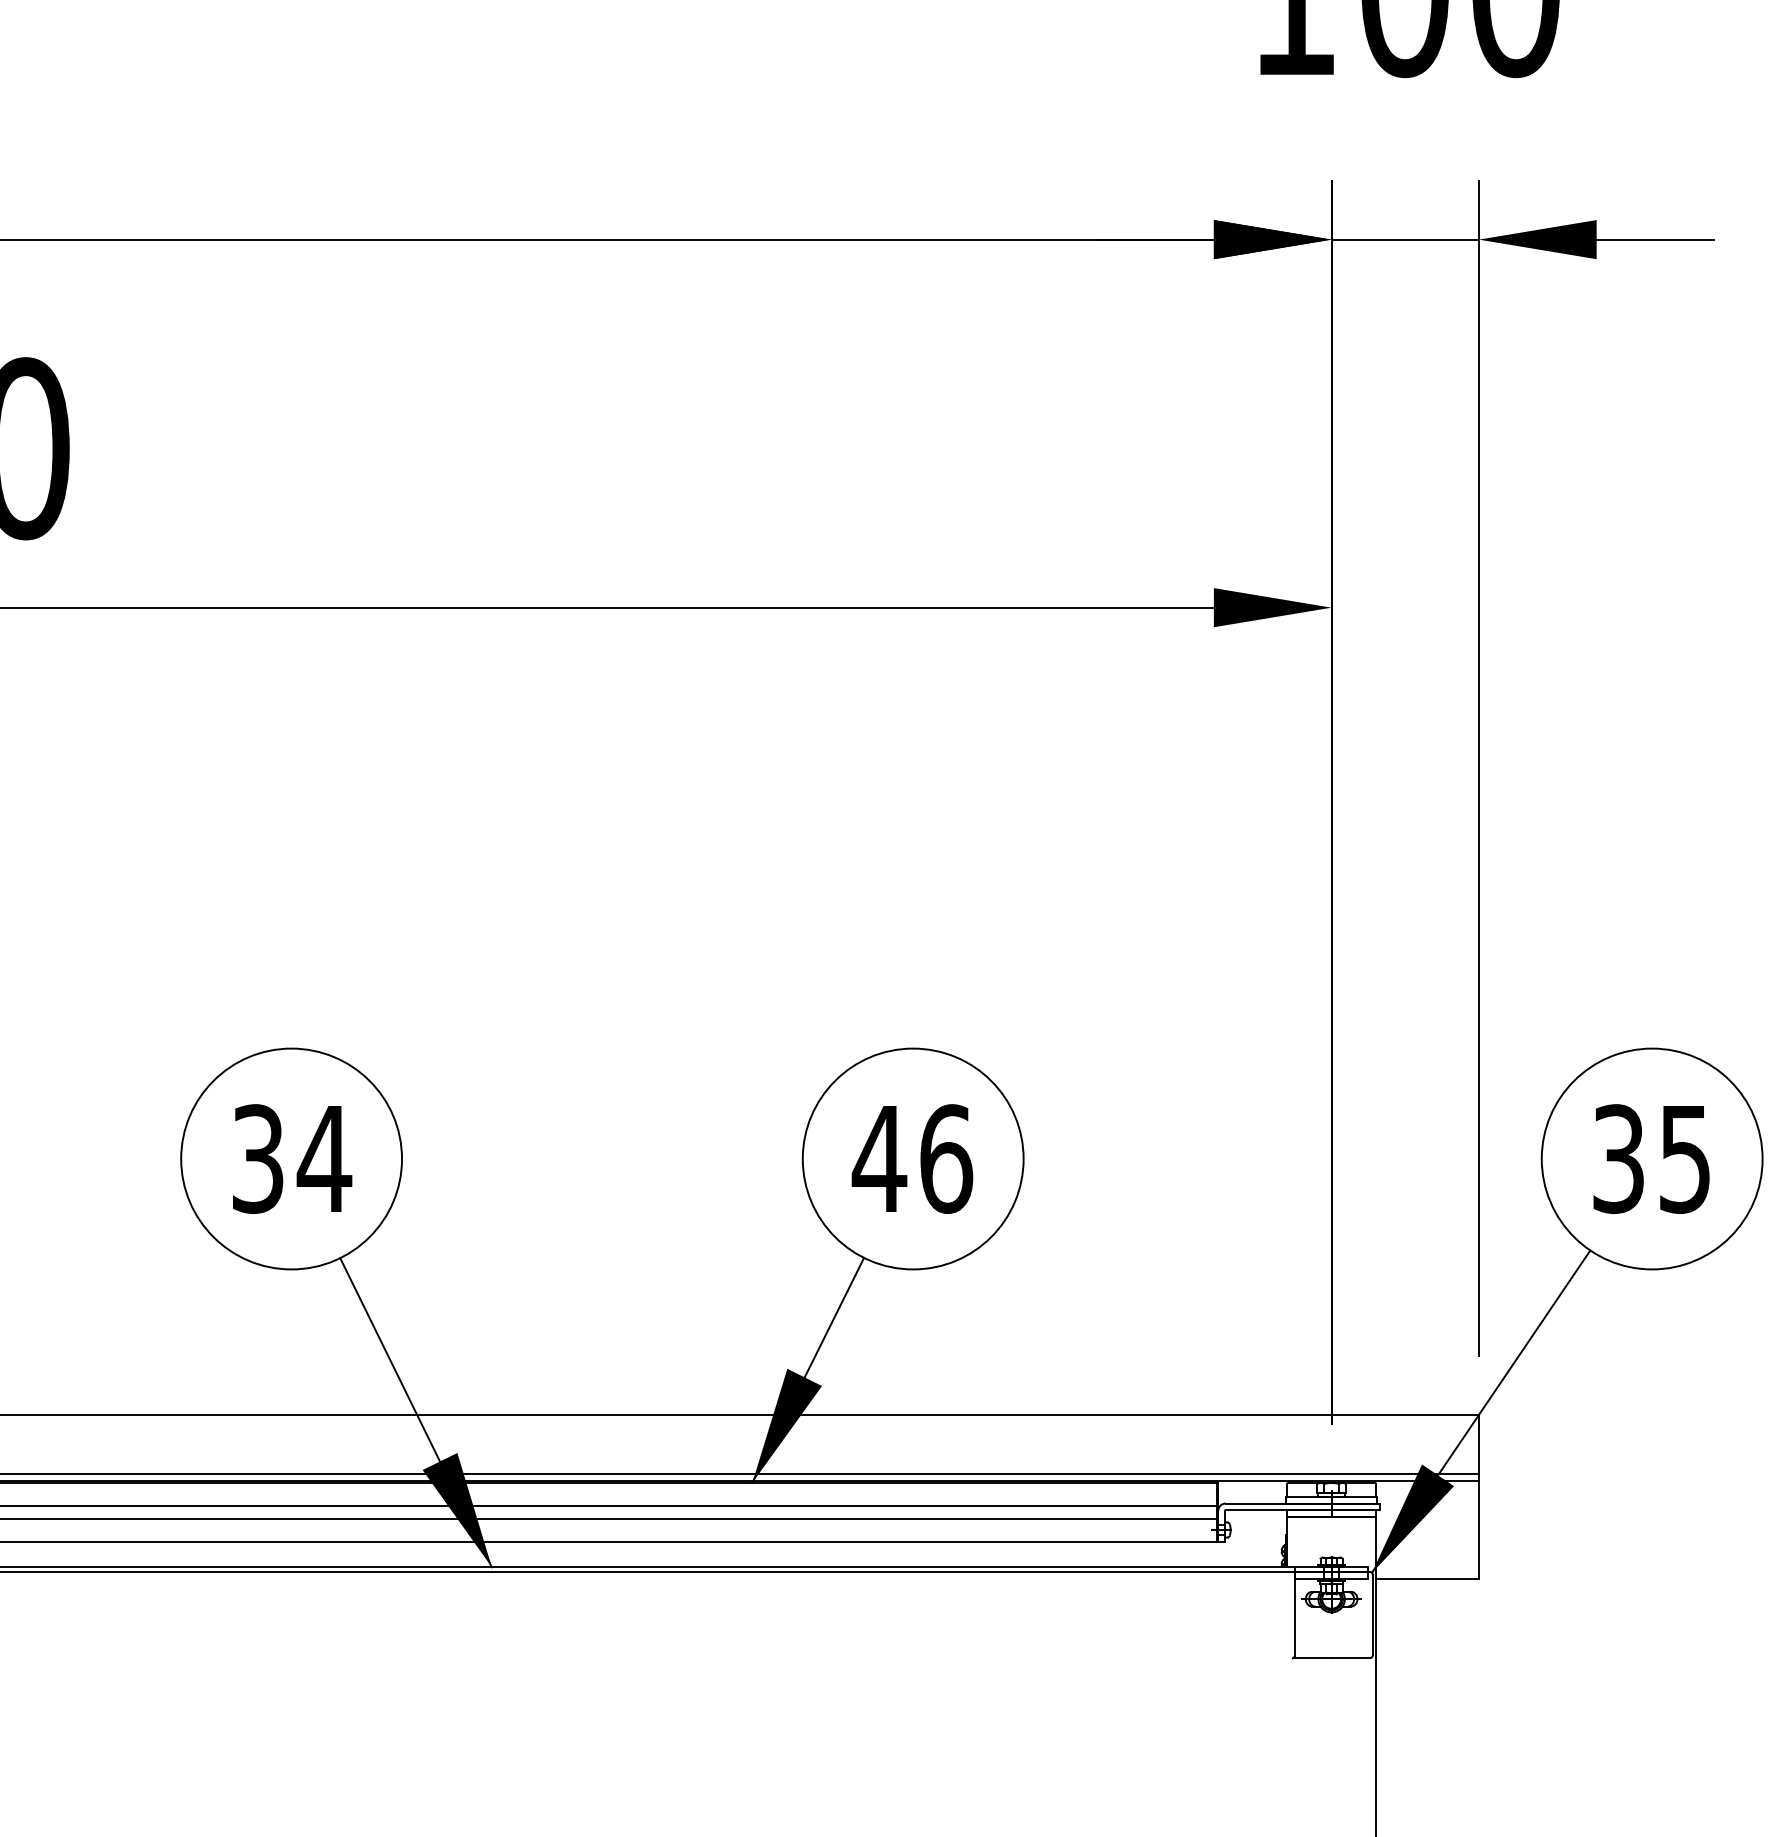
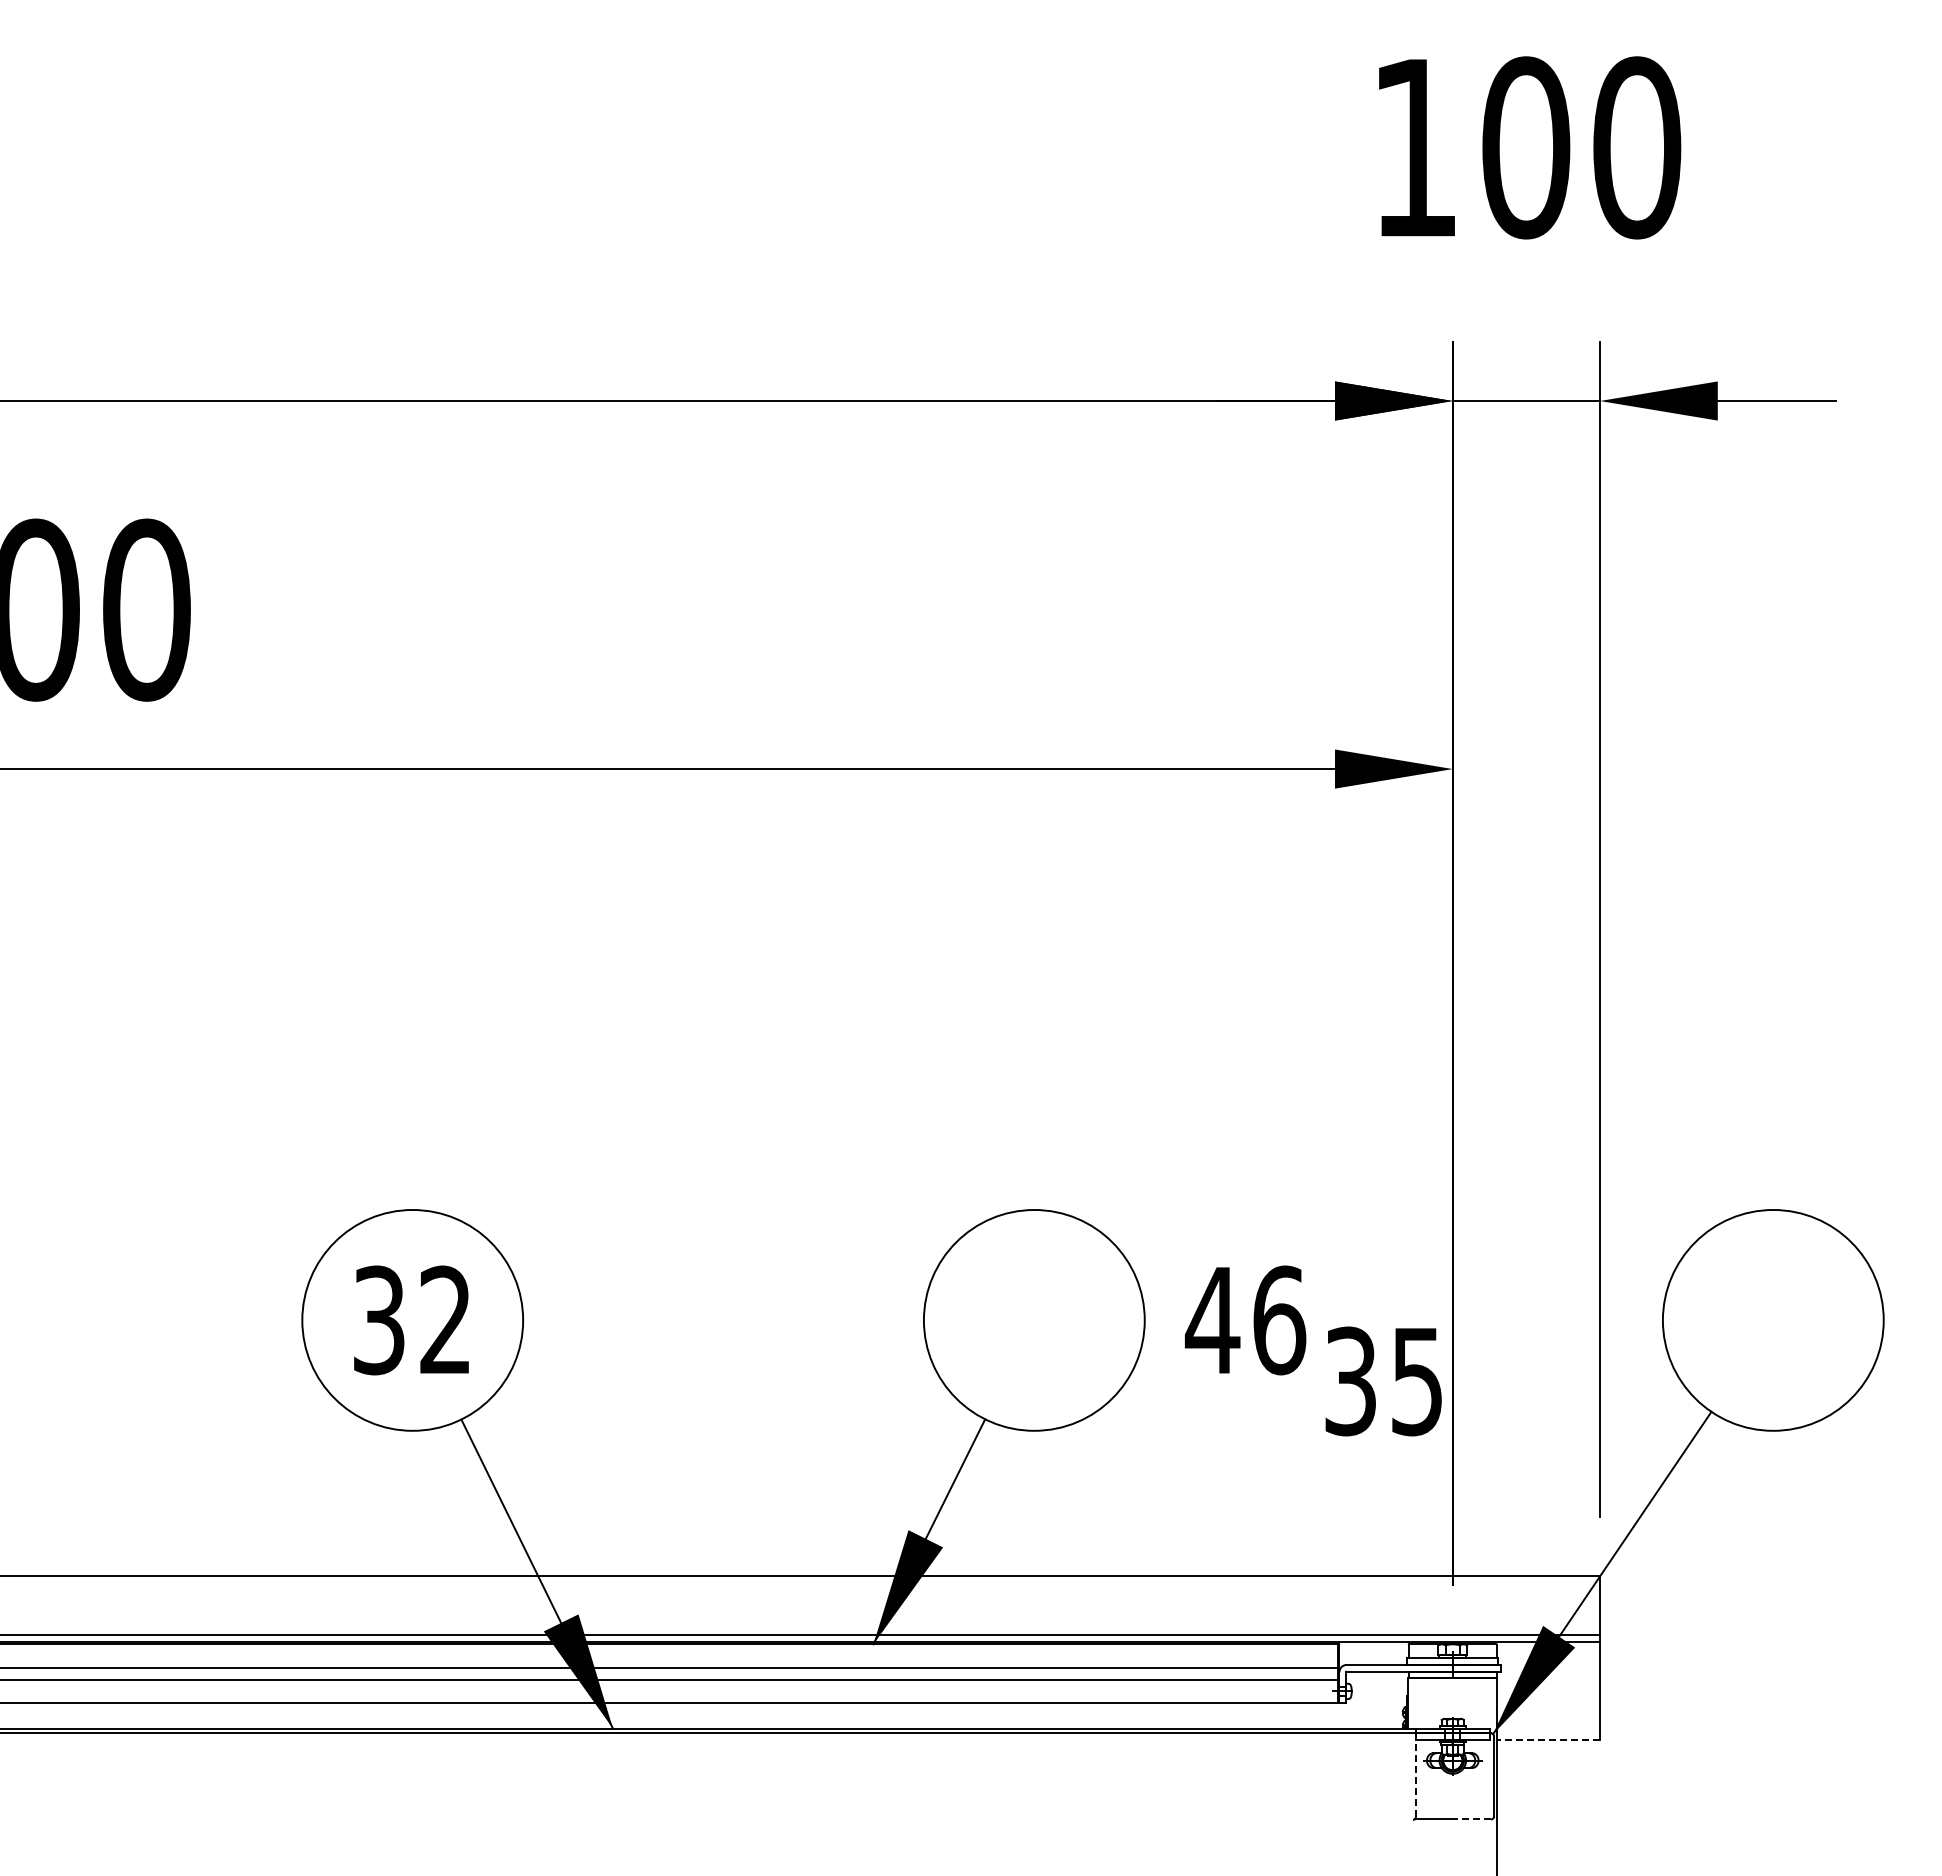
text: (324, 1158) -> (445, 1319), 34 -> 32
text: (912, 1159) -> (1245, 1320), moved
text: (1651, 1159) -> (1383, 1381), moved
line: (1427, 1579) -> (1548, 1740), solid -> dashed
line: (1294, 1614) -> (1415, 1775), solid -> dashed
line: (1350, 1658) -> (1471, 1819), solid -> dashed

